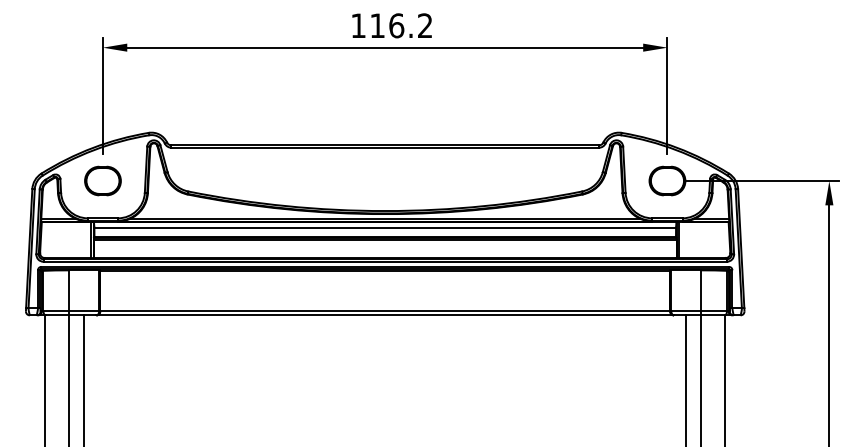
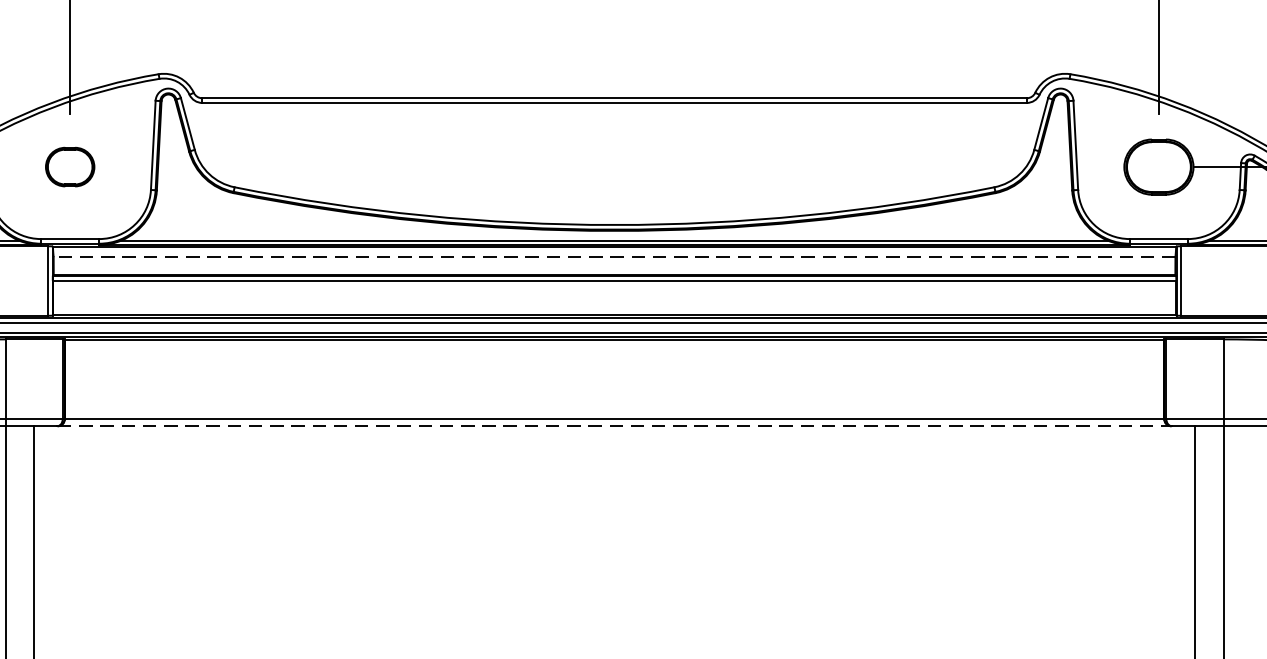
part: (102, 180) -> (69, 166), size x0.7
line: (385, 227) -> (615, 256), solid -> dashed
line: (385, 315) -> (615, 426), solid -> dashed

